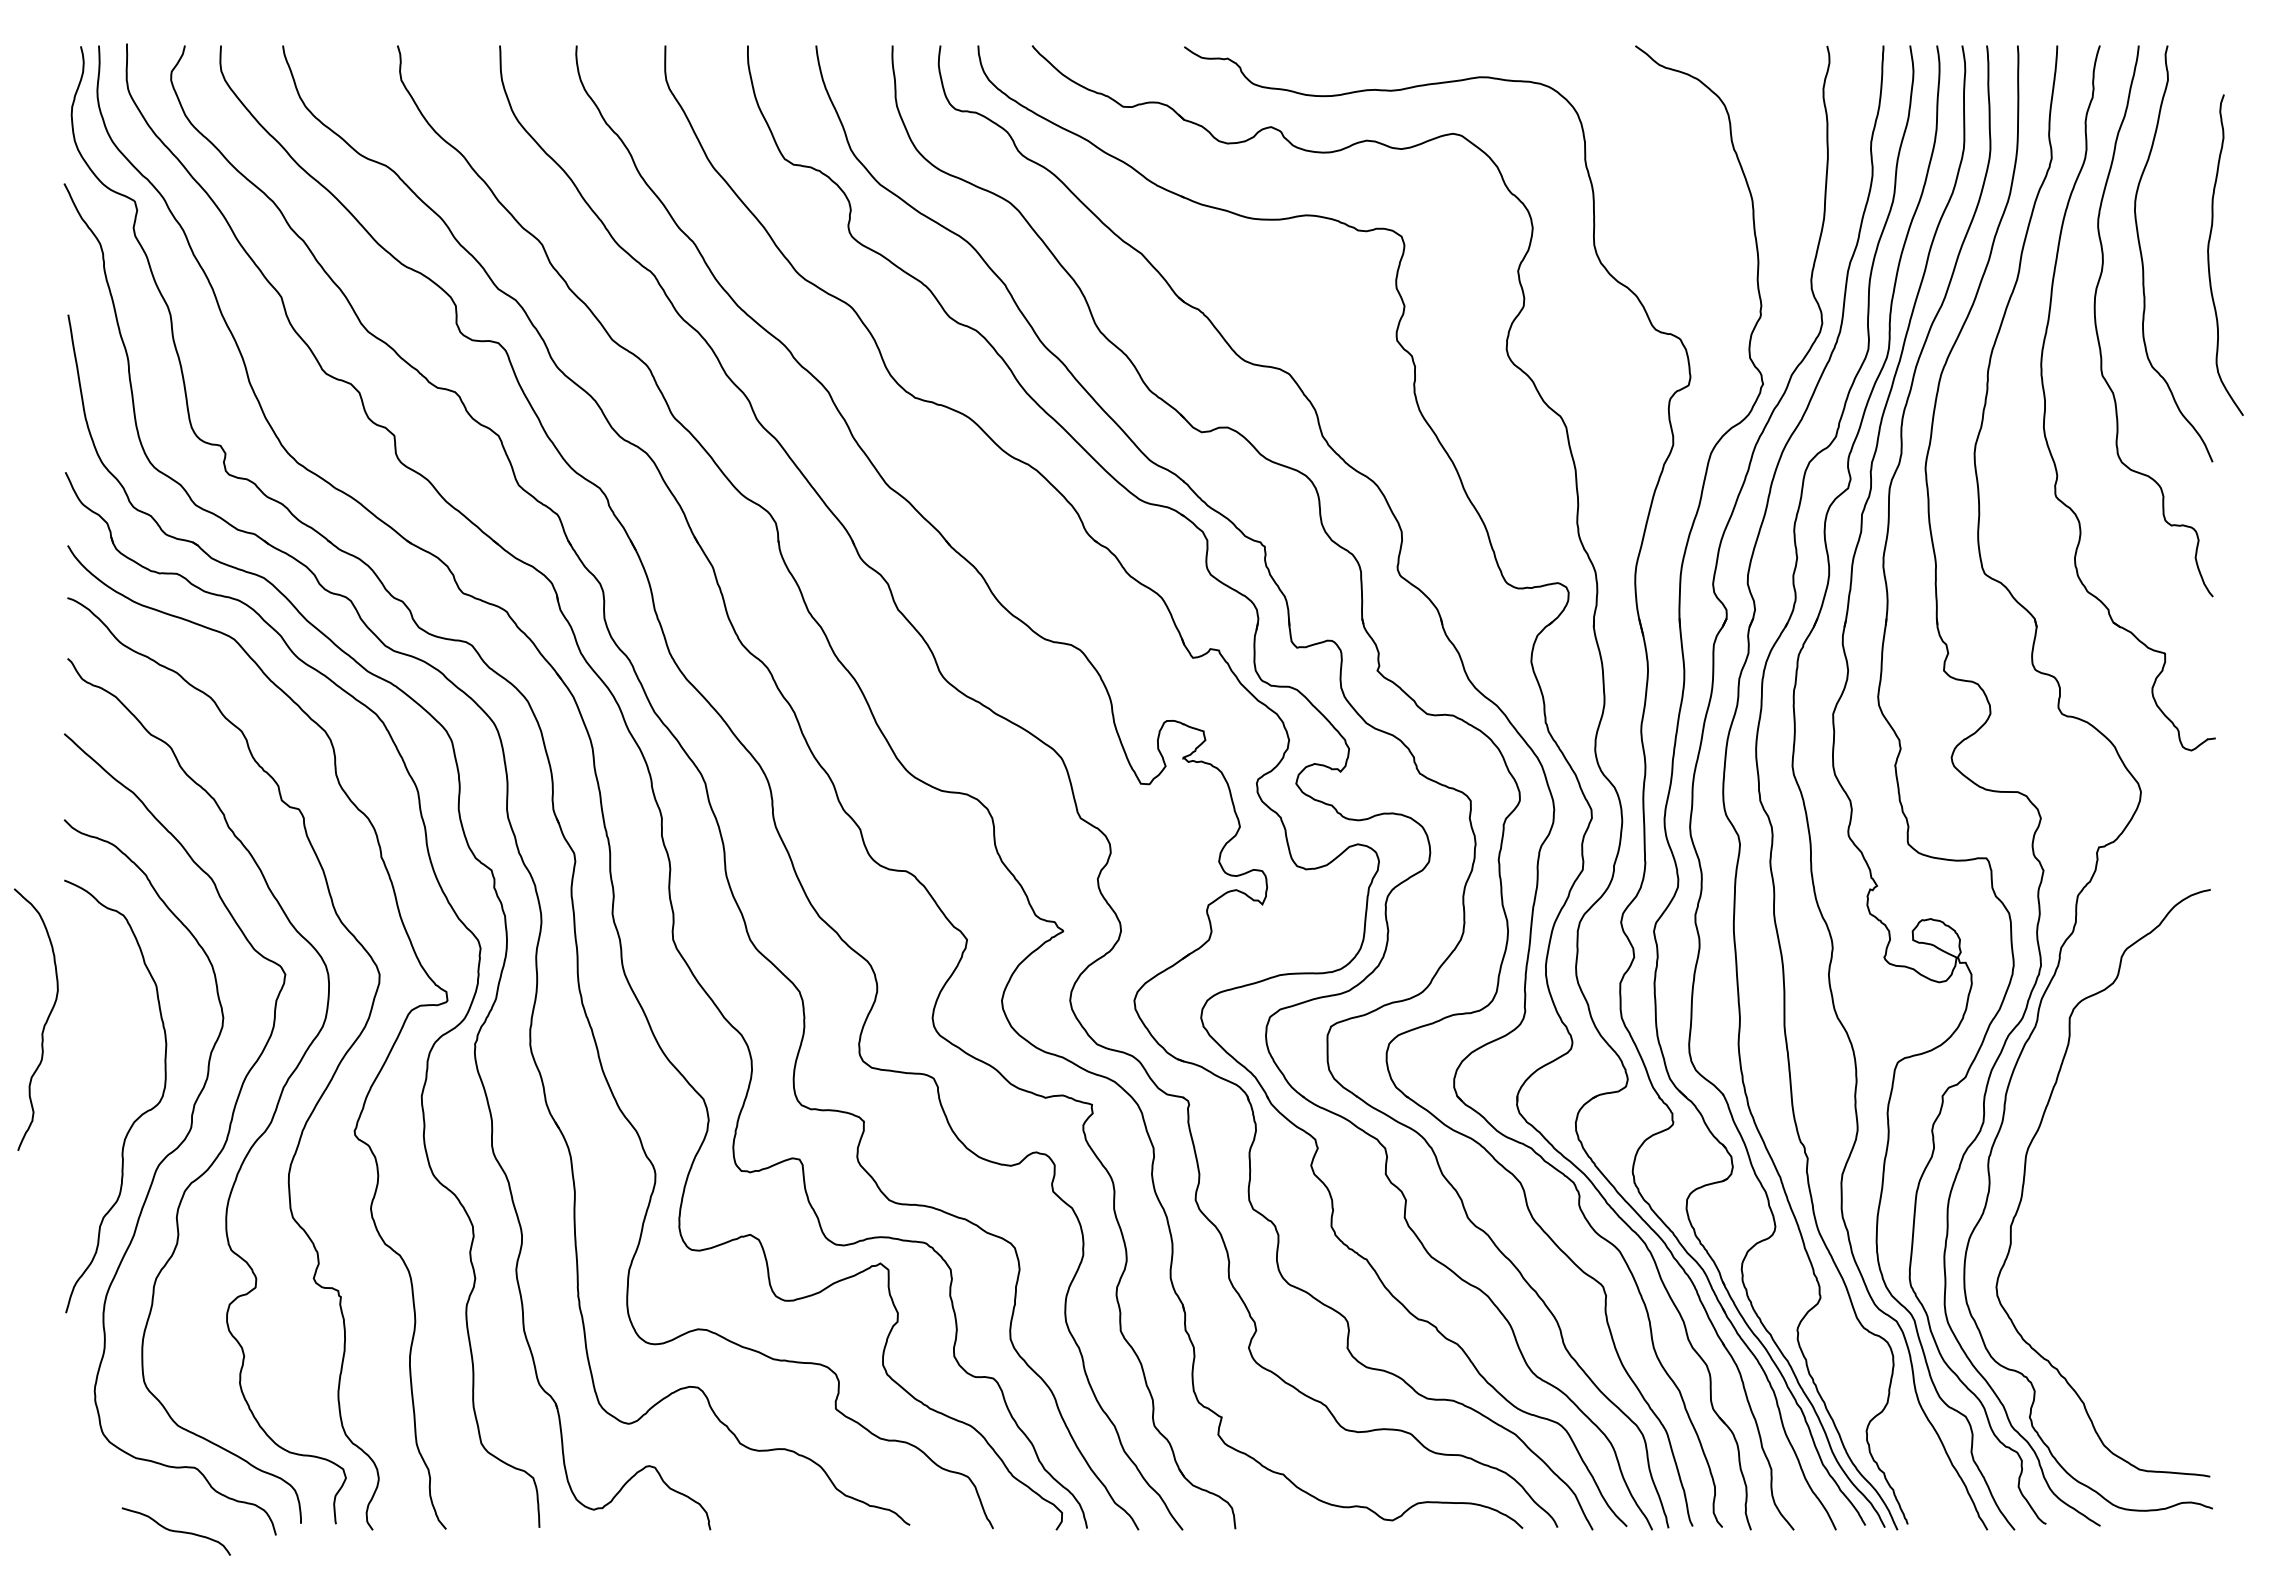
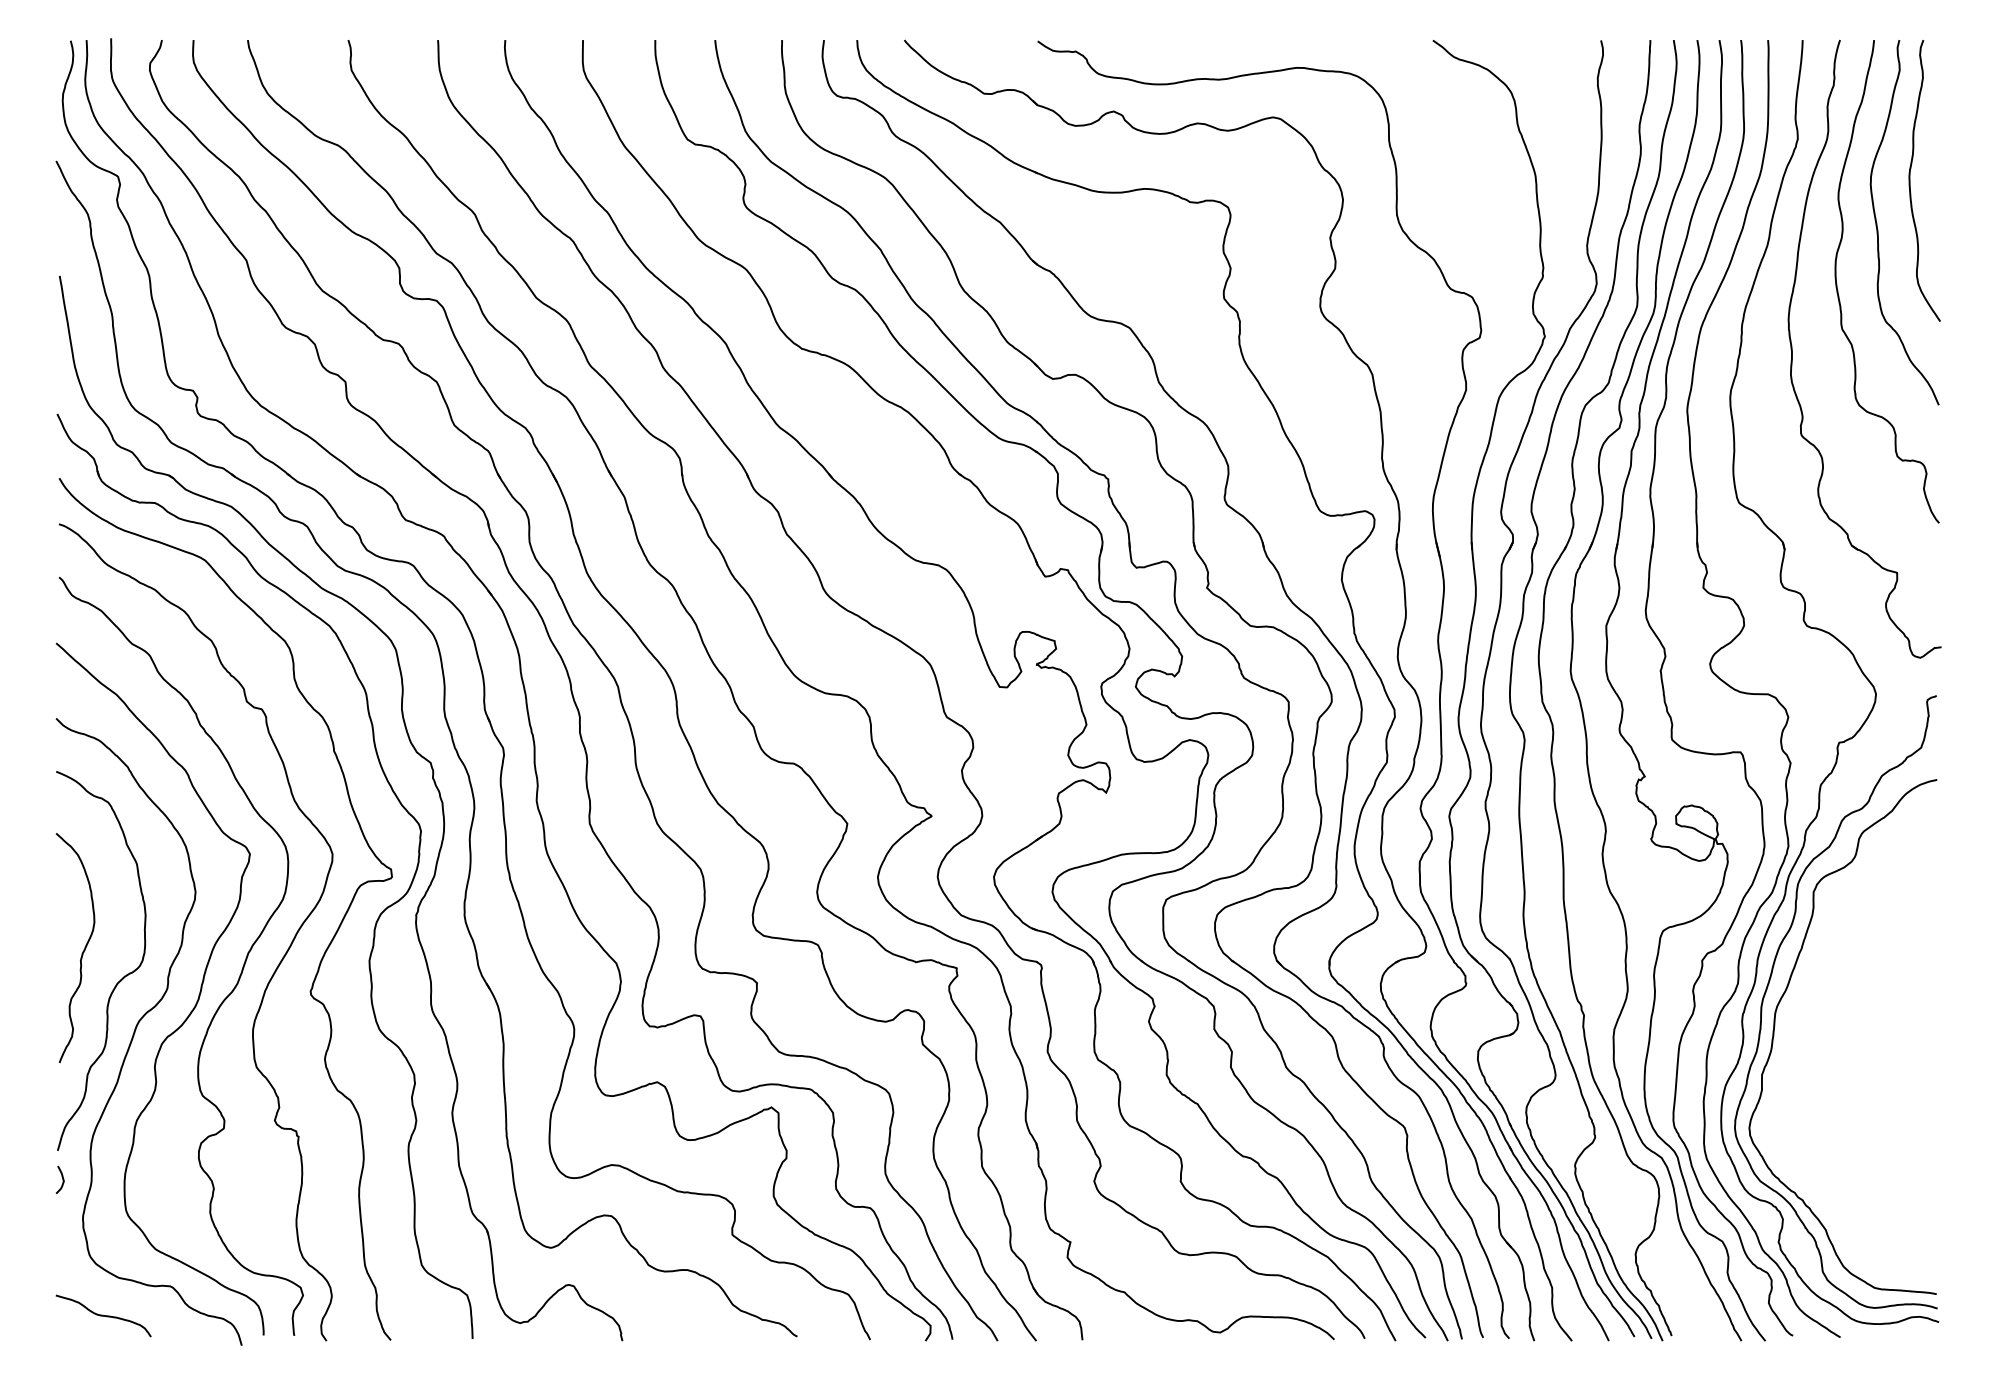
curve: (2209, 254) -> (1910, 180), moved
curve: (44, 1023) -> (82, 951), moved
curve: (2019, 1122) -> (1769, 983), added
curve: (71, 1346) -> (62, 1180), added
curve: (175, 1531) -> (102, 1315), moved

